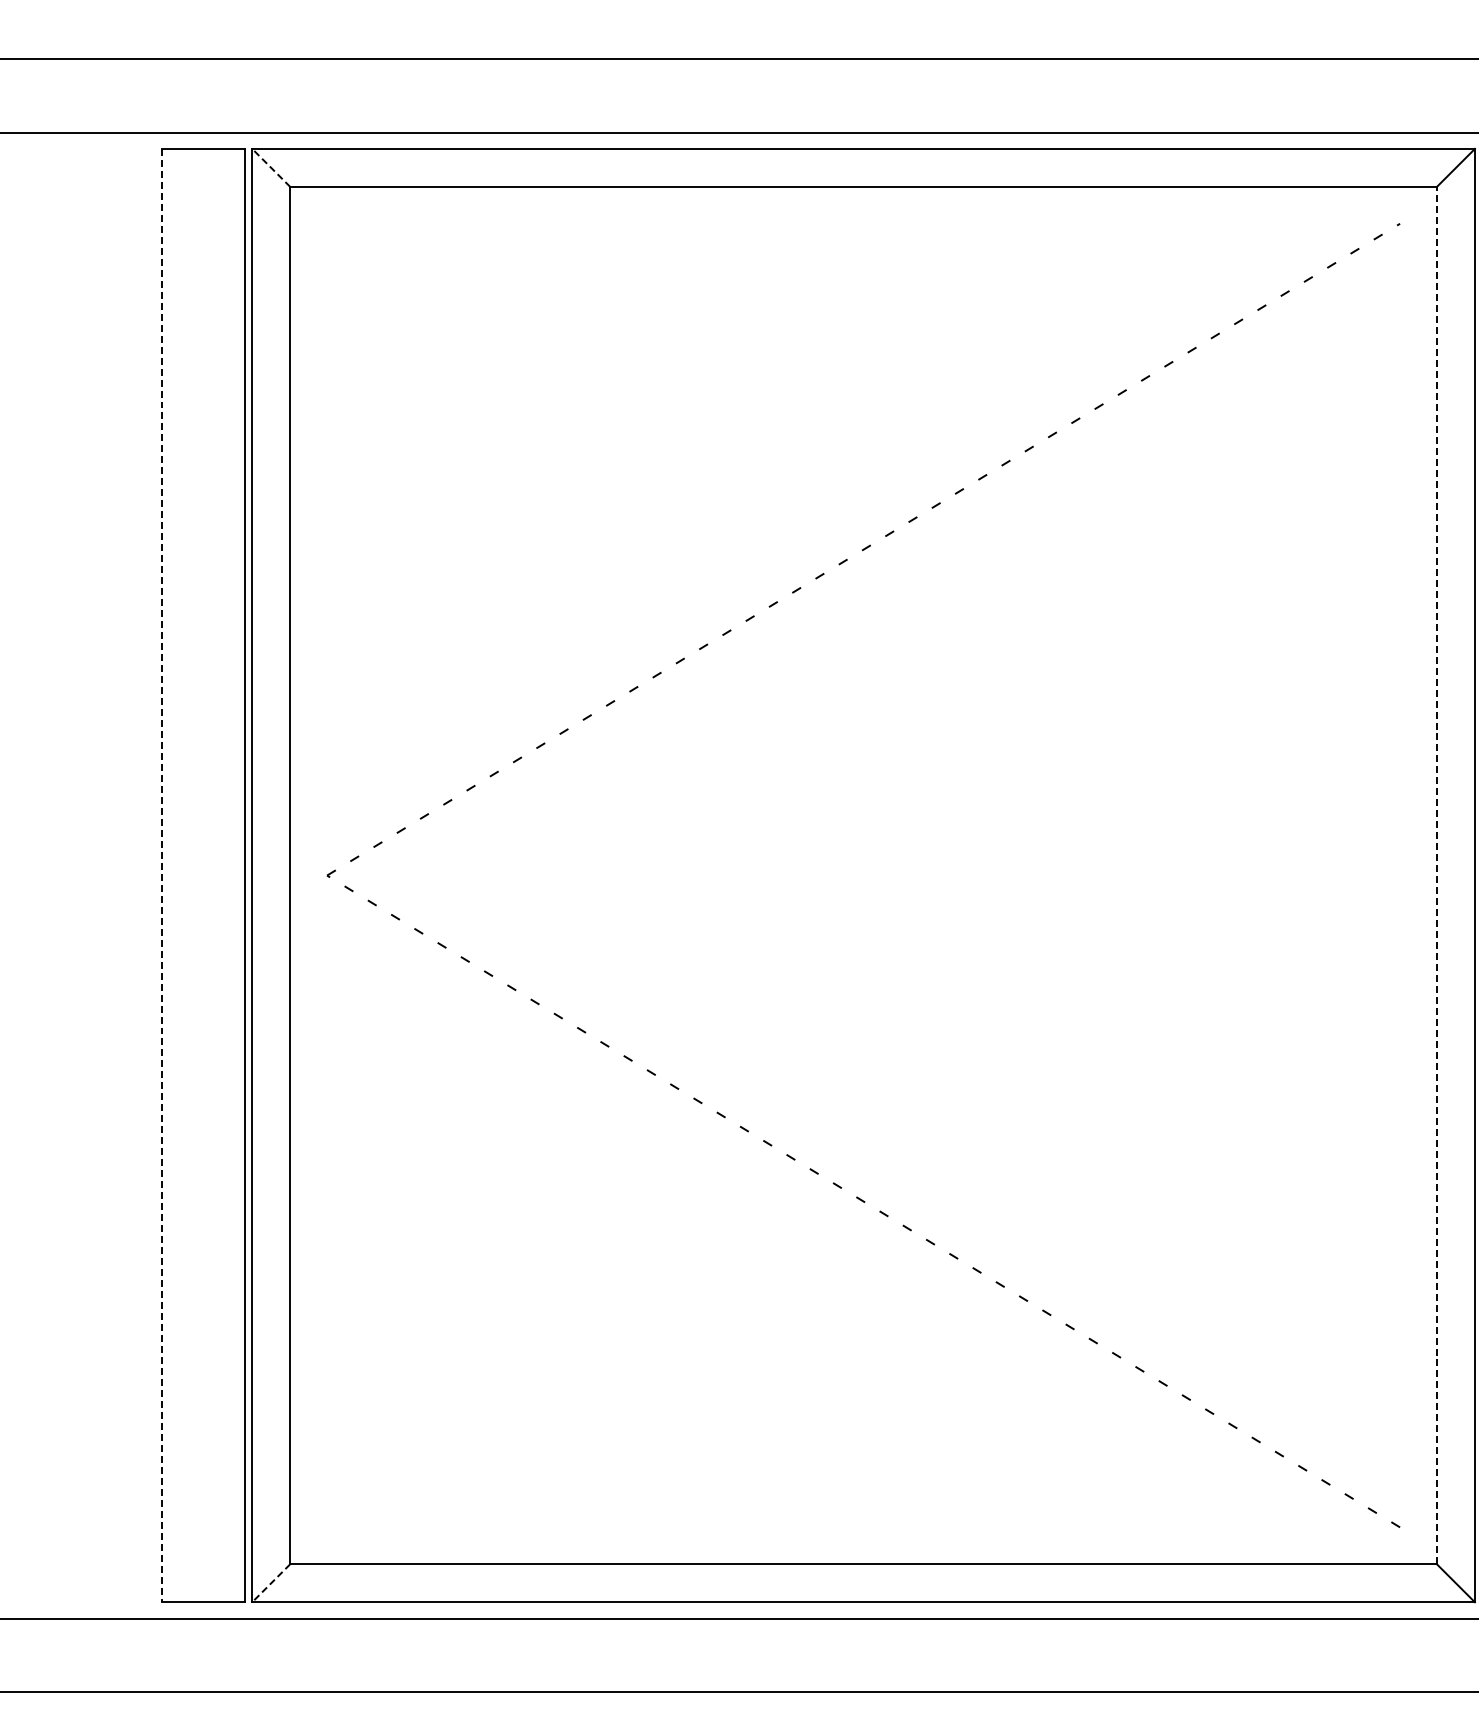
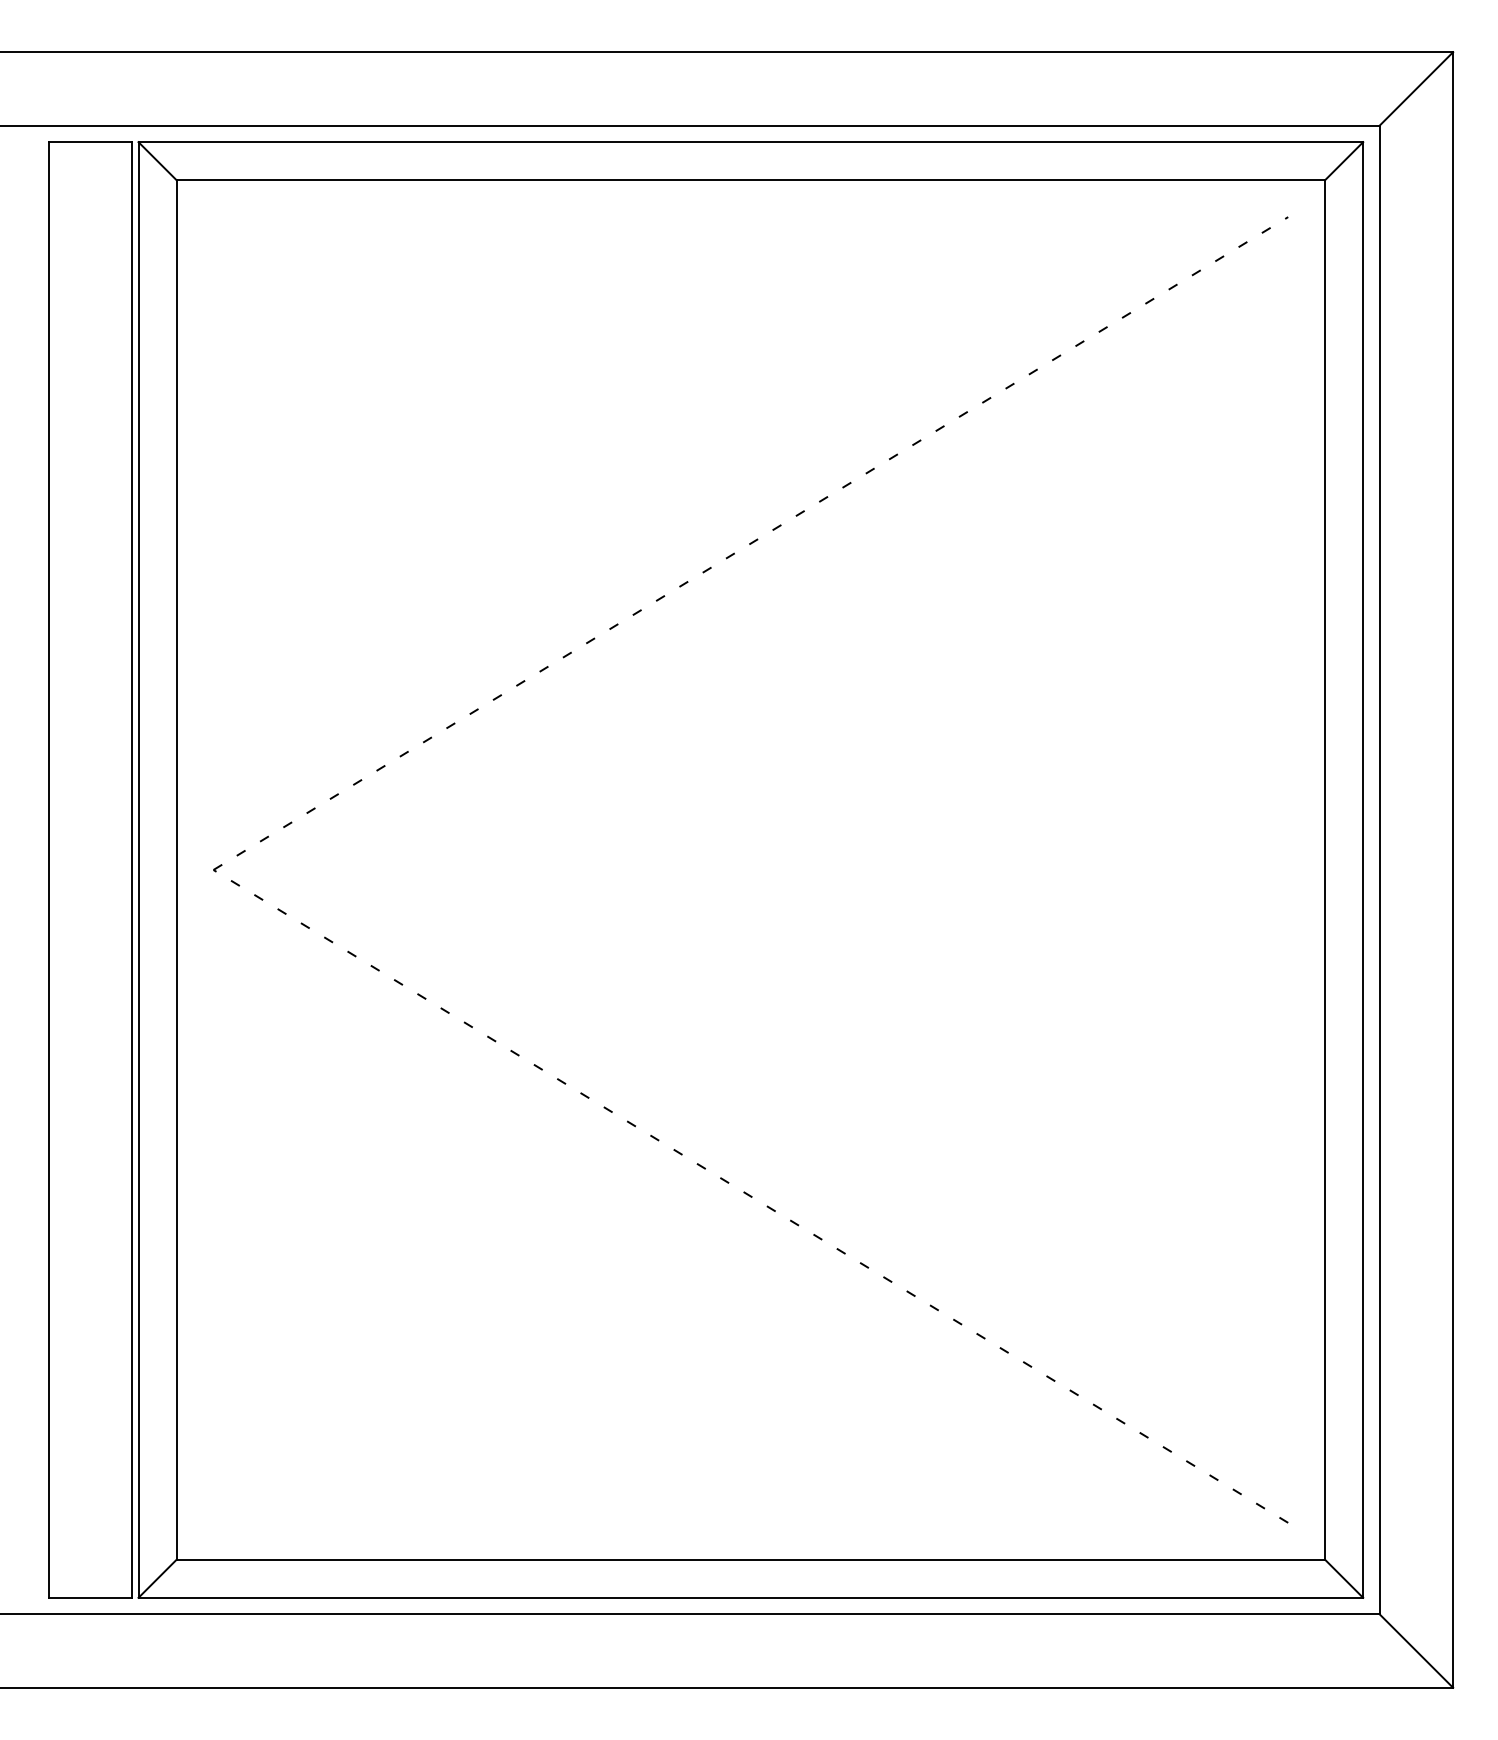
line: (271, 168) -> (157, 161), dashed -> solid
line: (162, 875) -> (48, 869), dashed -> solid
line: (1437, 875) -> (1325, 869), dashed -> solid
line: (271, 1582) -> (157, 1578), dashed -> solid

